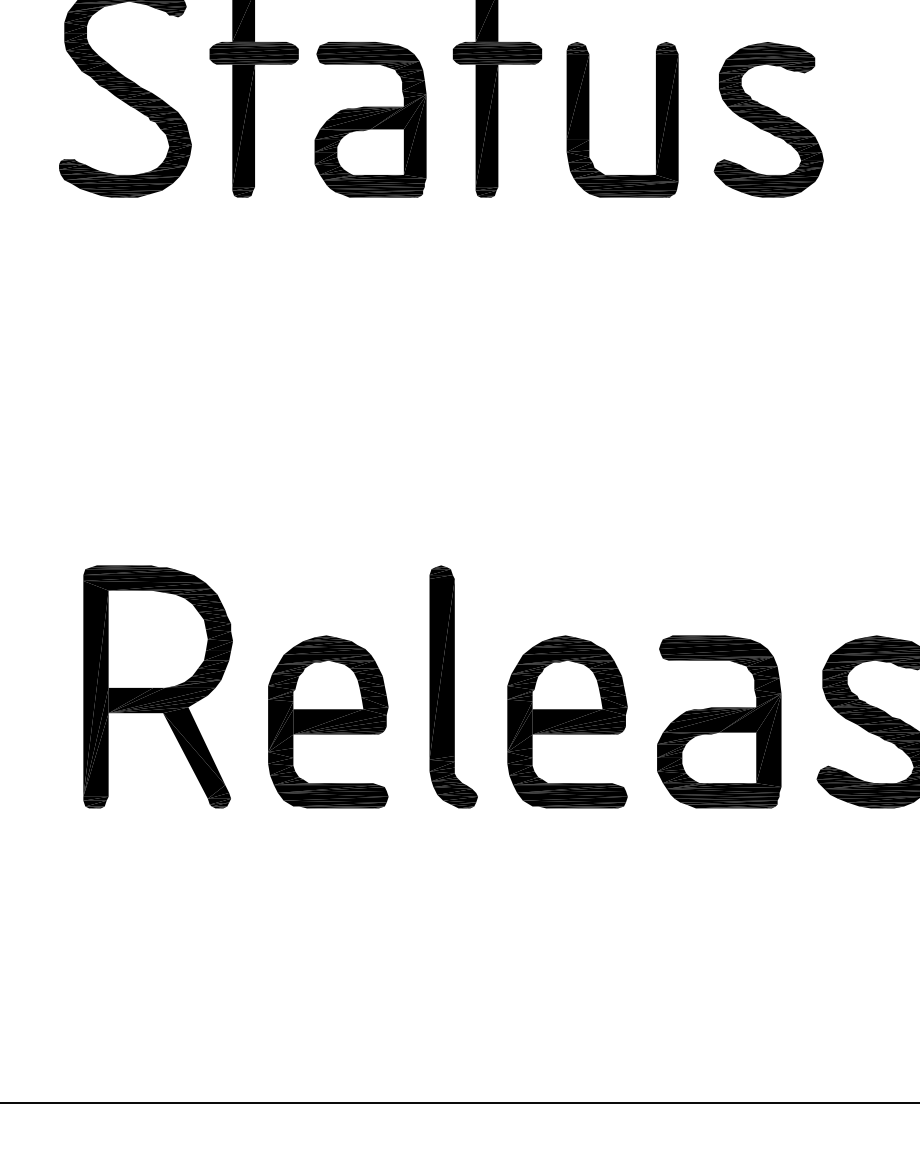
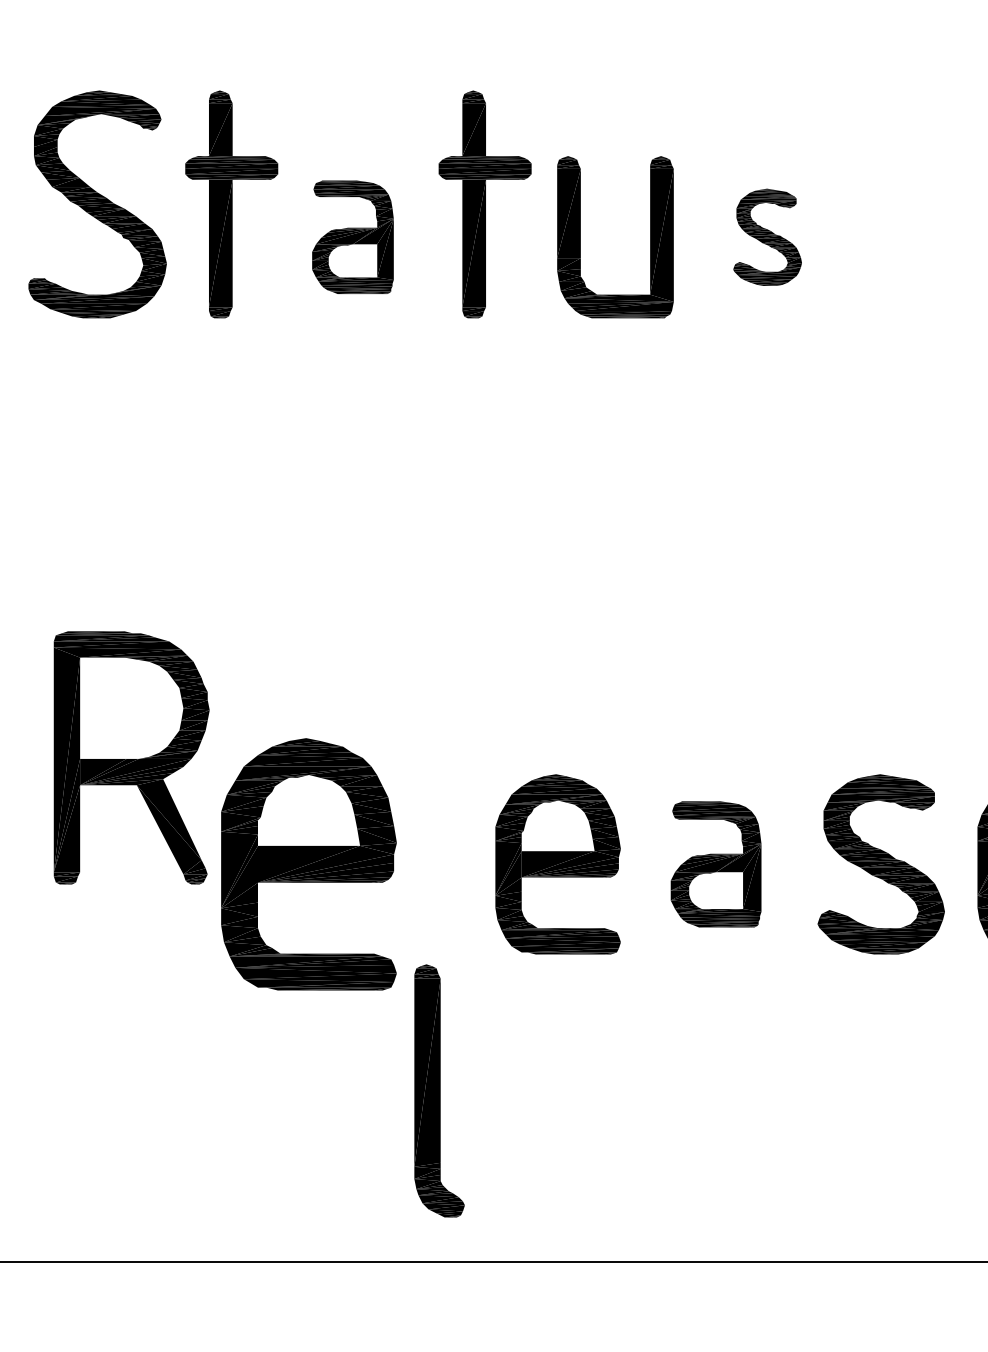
part: (370, 120) -> (352, 237), size x0.7
part: (768, 120) -> (767, 237), size x0.6
part: (157, 686) -> (131, 757), moved
part: (453, 686) -> (439, 1090), moved
part: (327, 722) -> (308, 864), size x1.4
part: (718, 722) -> (715, 864), size x0.7

